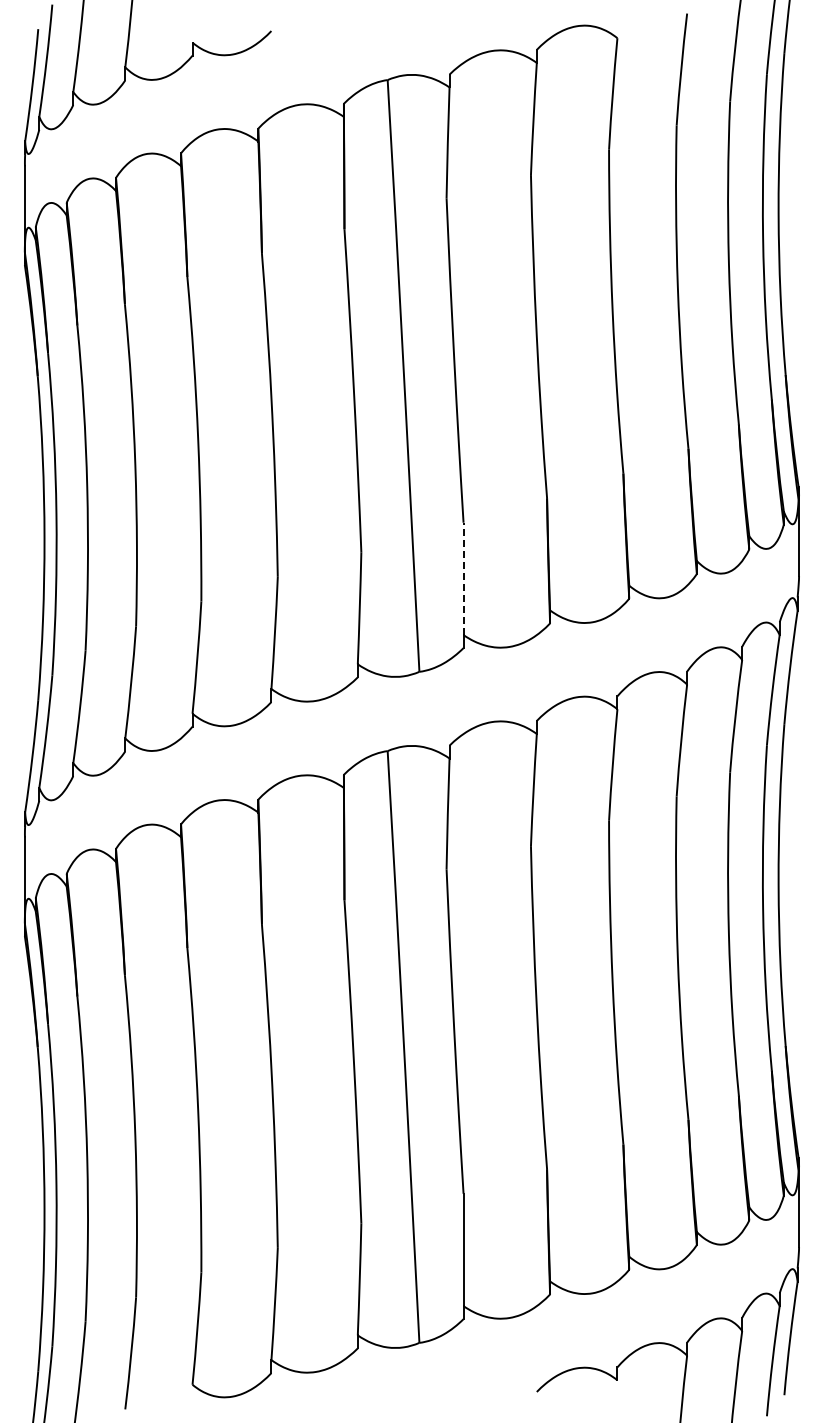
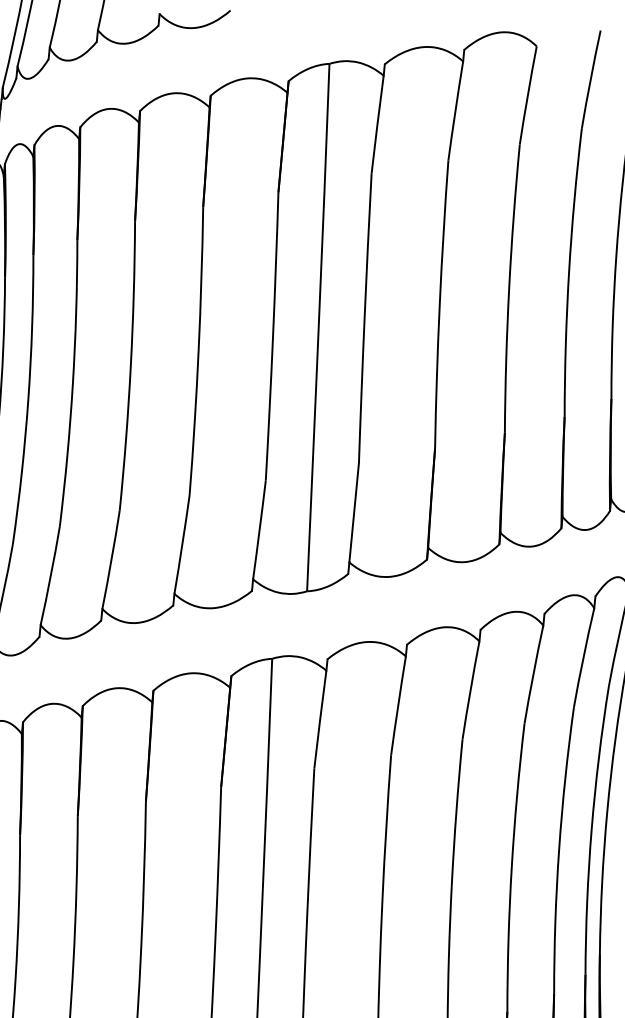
line: (463, 578) -> (354, 512), dashed -> solid

